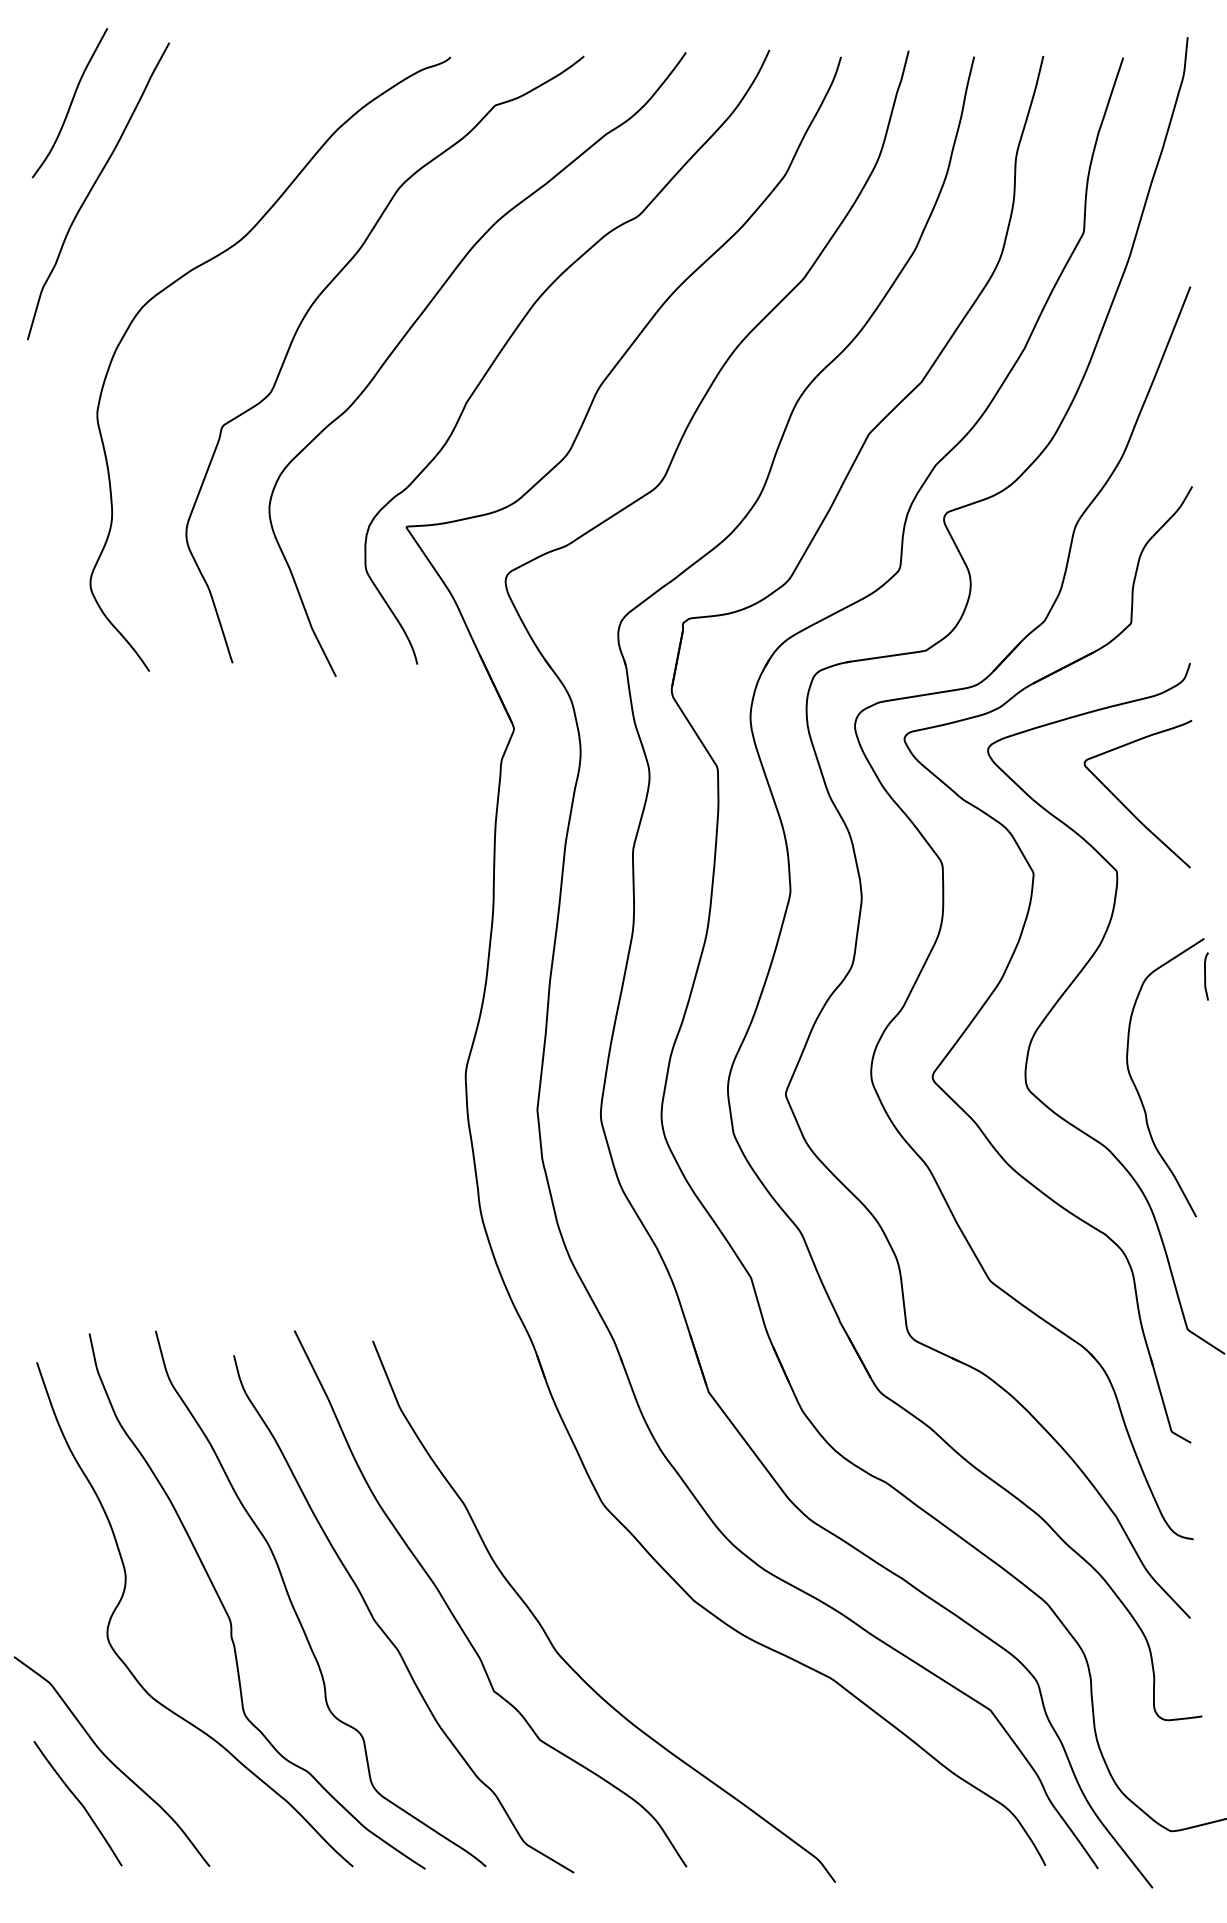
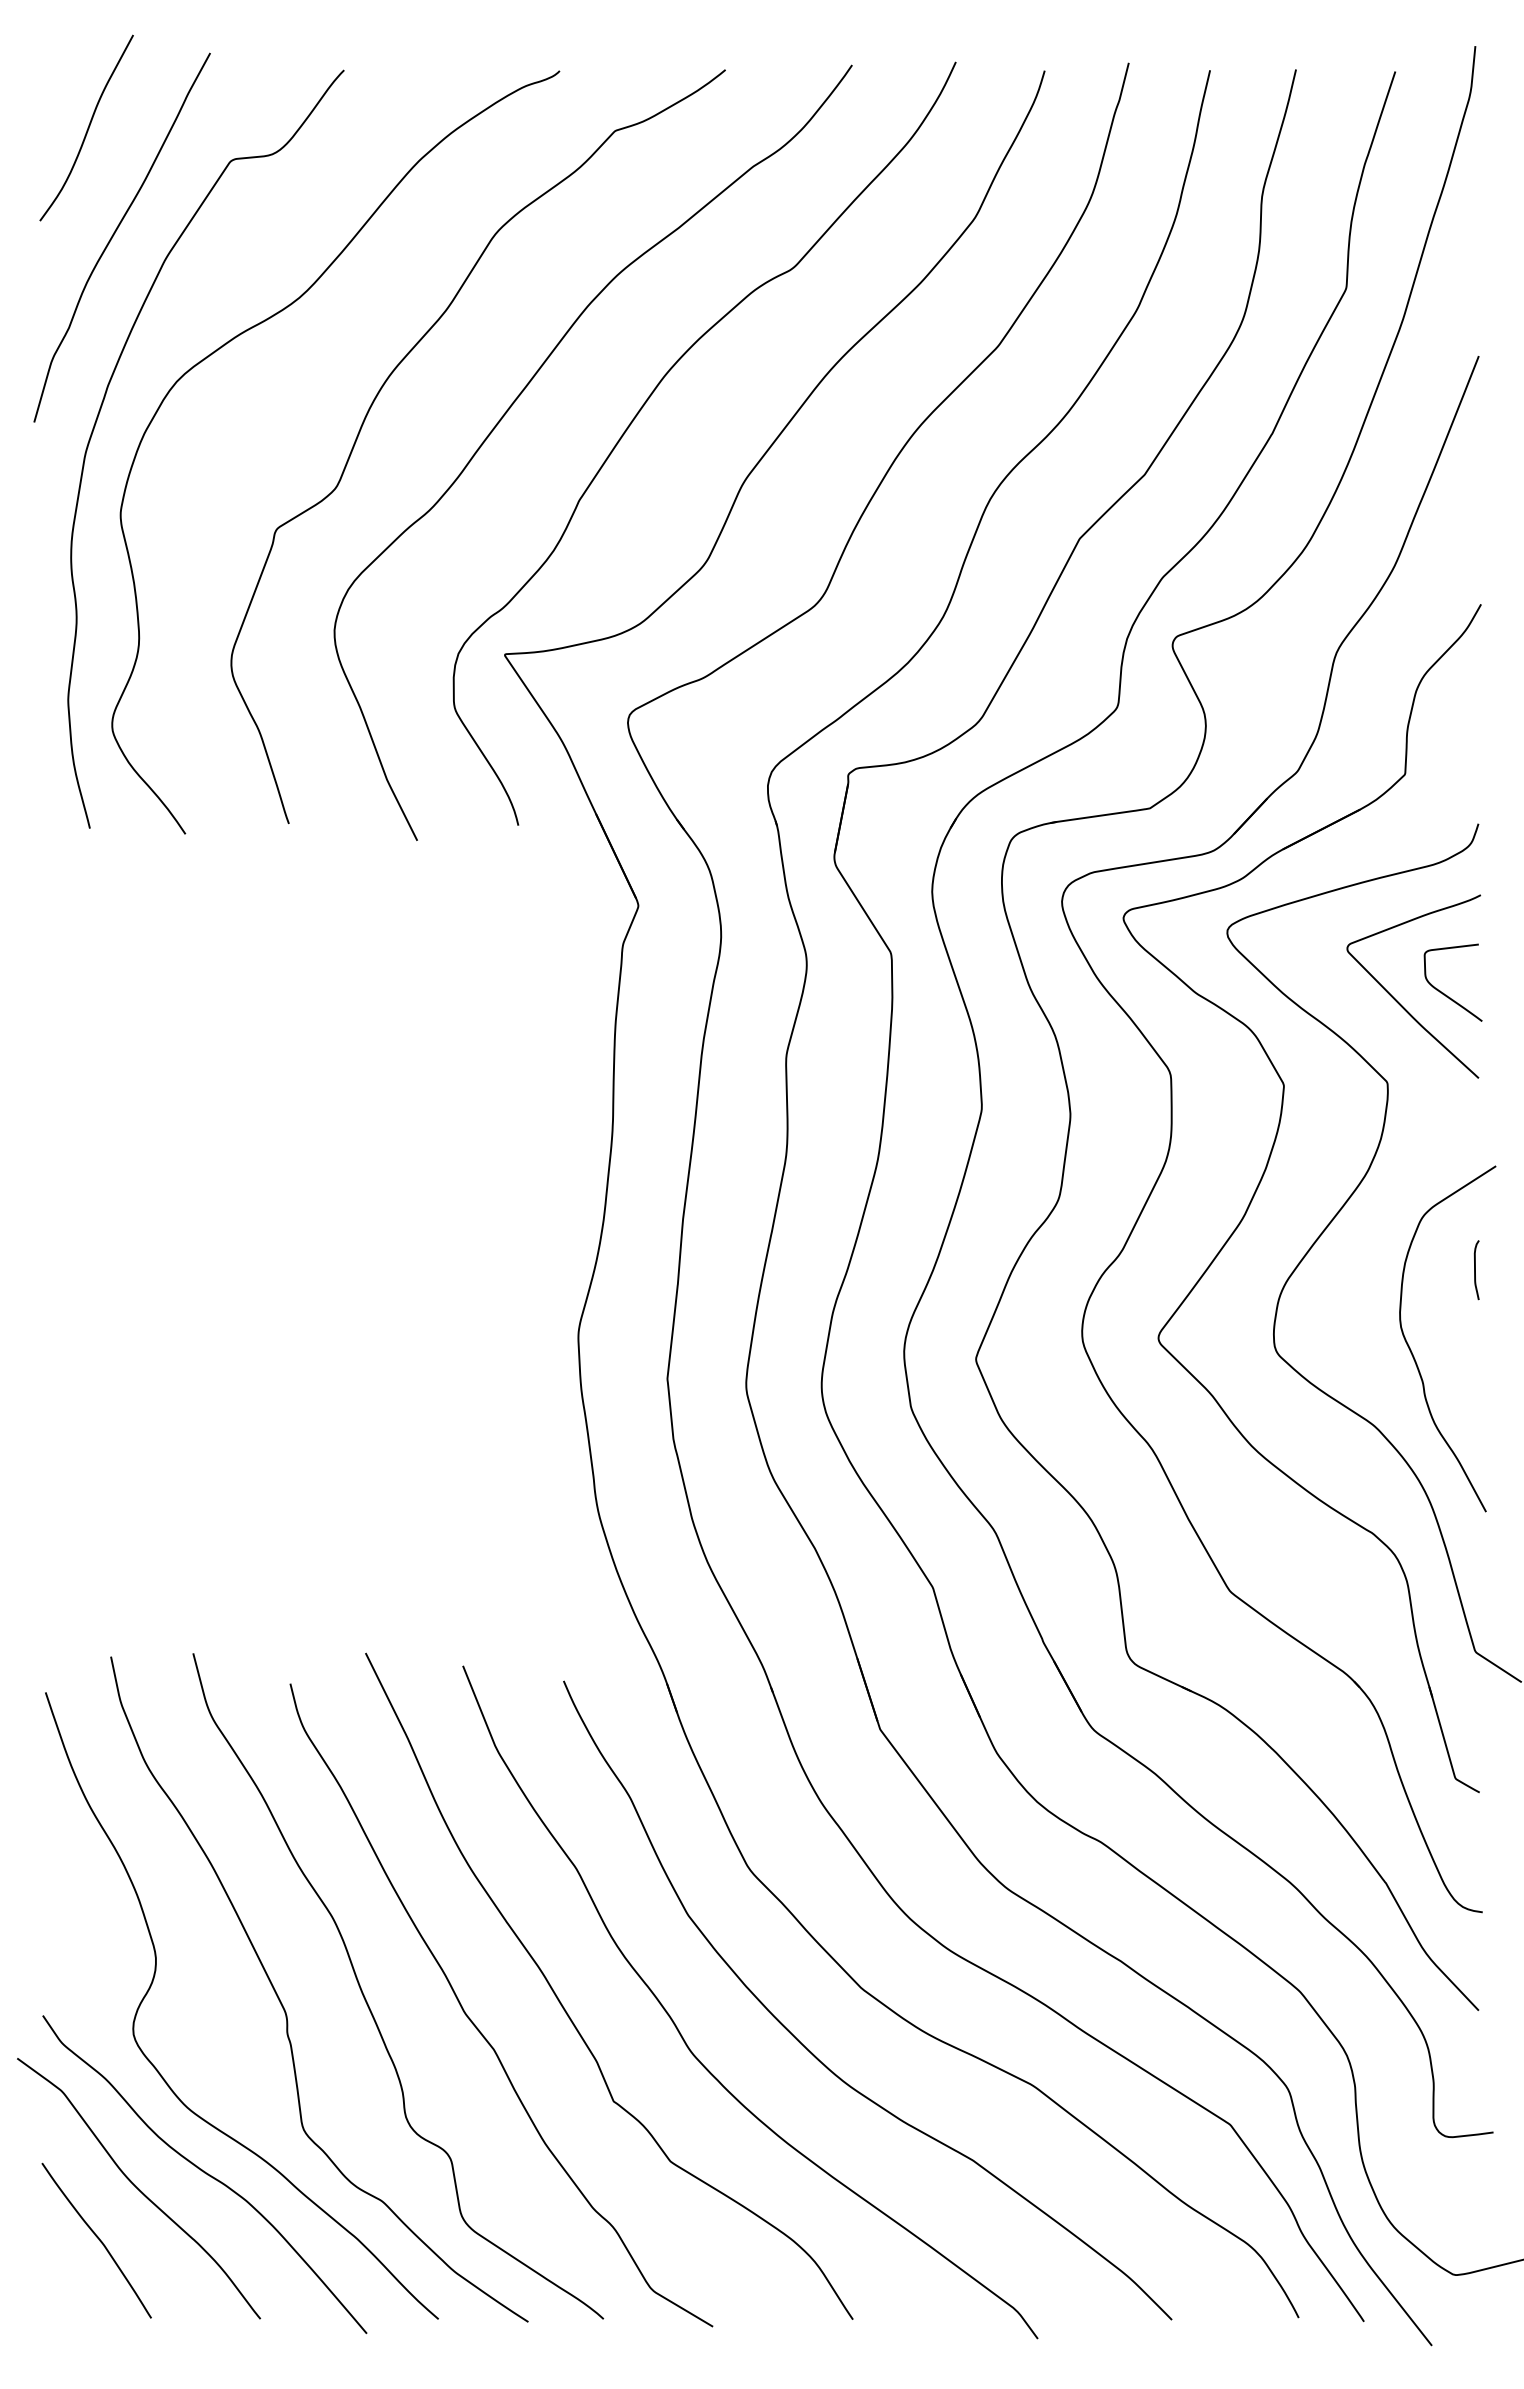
curve: (81, 332) -> (100, 412), added
curve: (1164, 800) -> (1446, 994), added
curve: (1205, 976) -> (1475, 1270), moved
curve: (654, 1652) -> (813, 2053), added
curve: (164, 1749) -> (204, 2173), added

